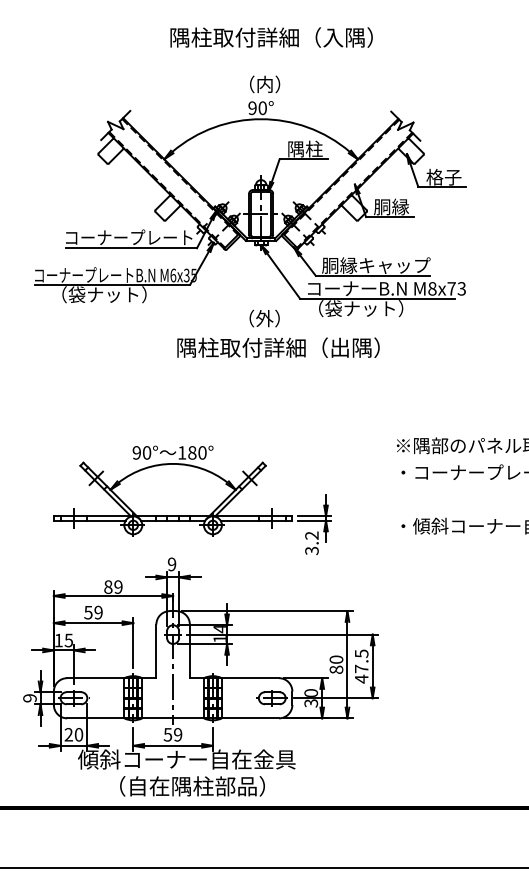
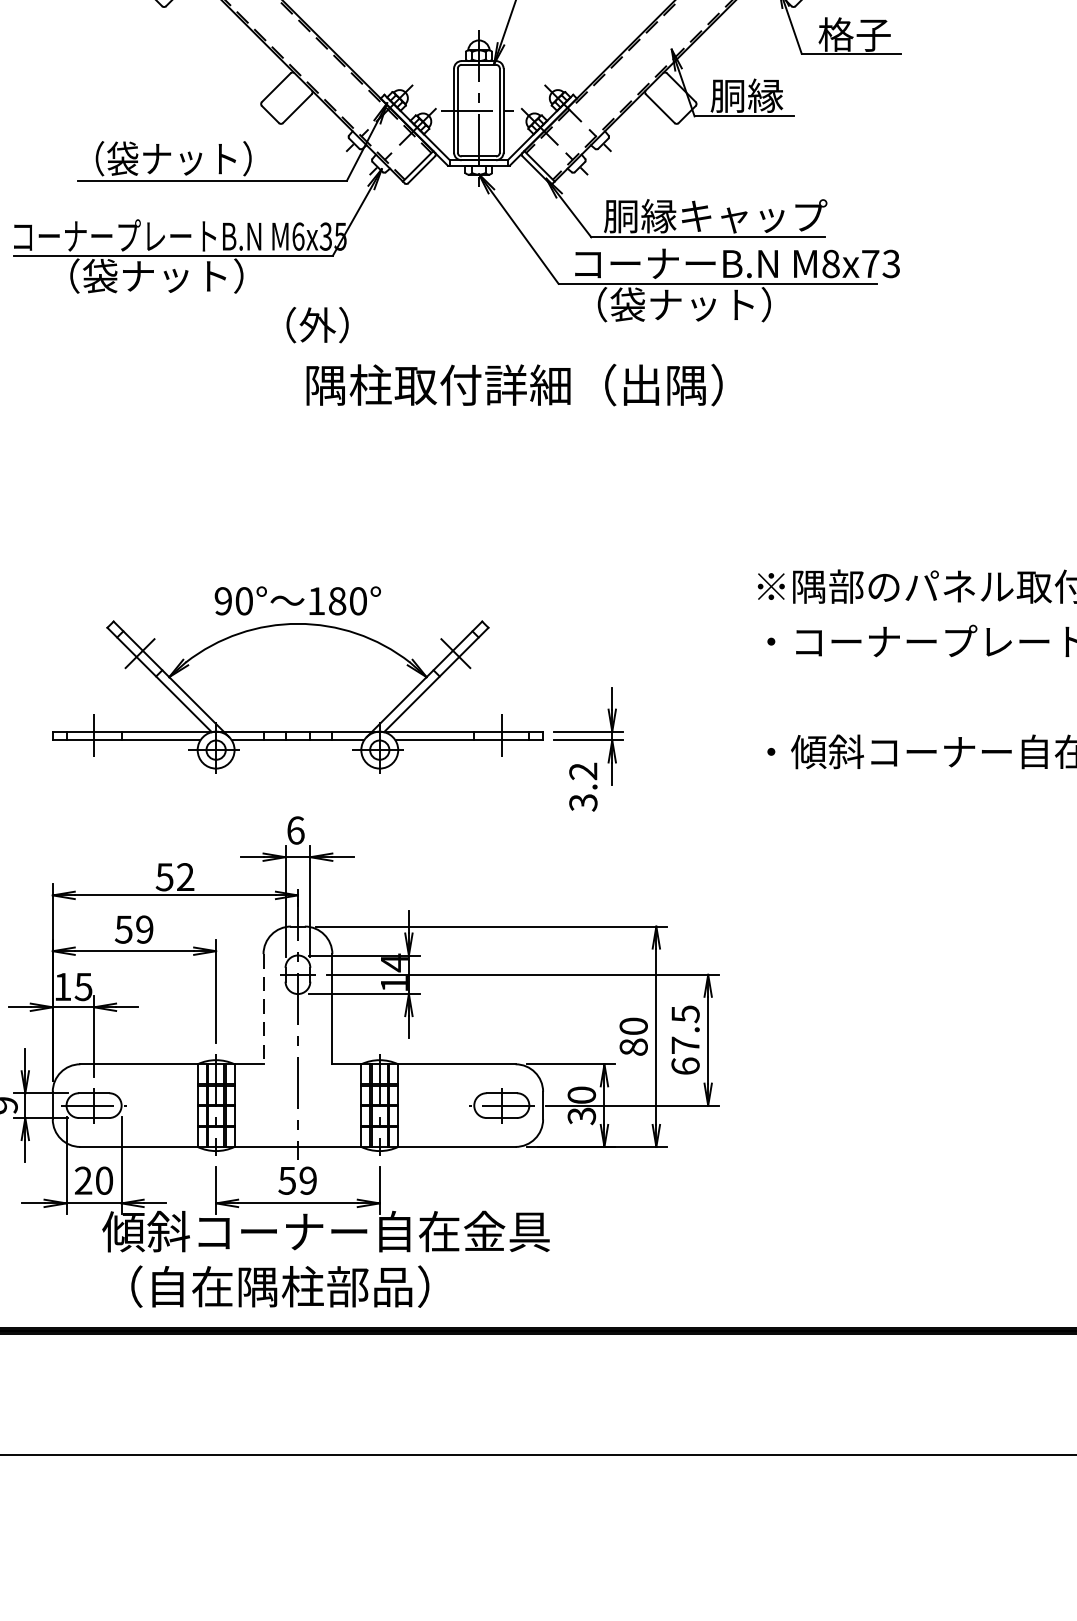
text: (129, 237) -> (208, 158), コーナープレート -> （袋ナット）
text: (264, 318) -> (317, 324), moved
text: (171, 564) -> (294, 830), 9 -> 6
text: (113, 586) -> (175, 875), 89 -> 52
line: (156, 651) -> (263, 1009), solid -> dashed
text: (361, 678) -> (685, 1064), 47.5 -> 67.5
text: (192, 786) -> (280, 1287), moved

